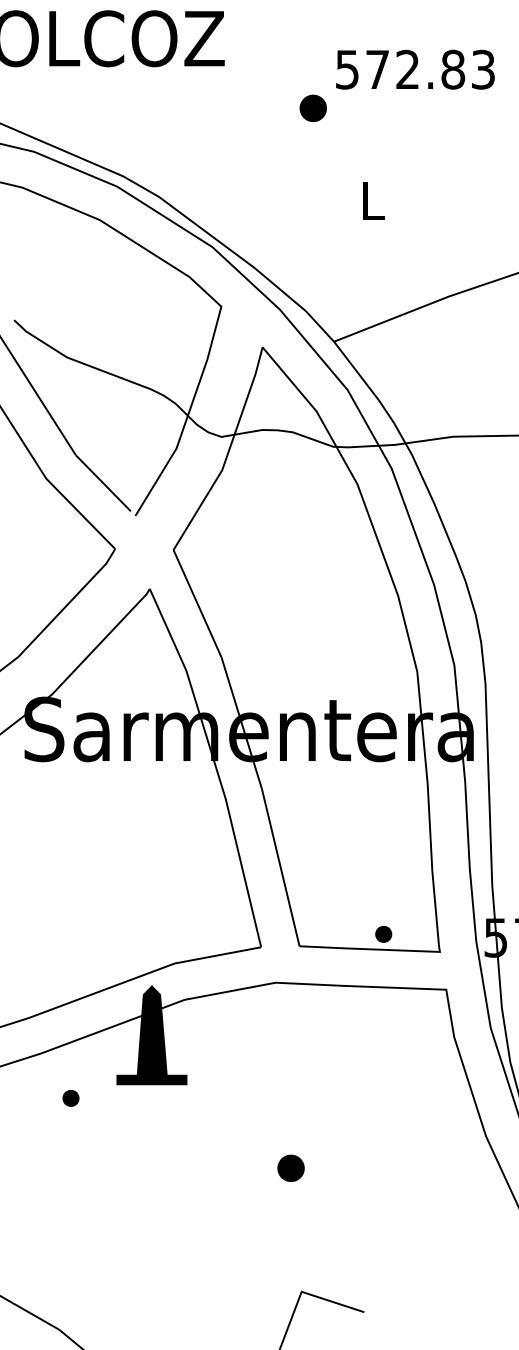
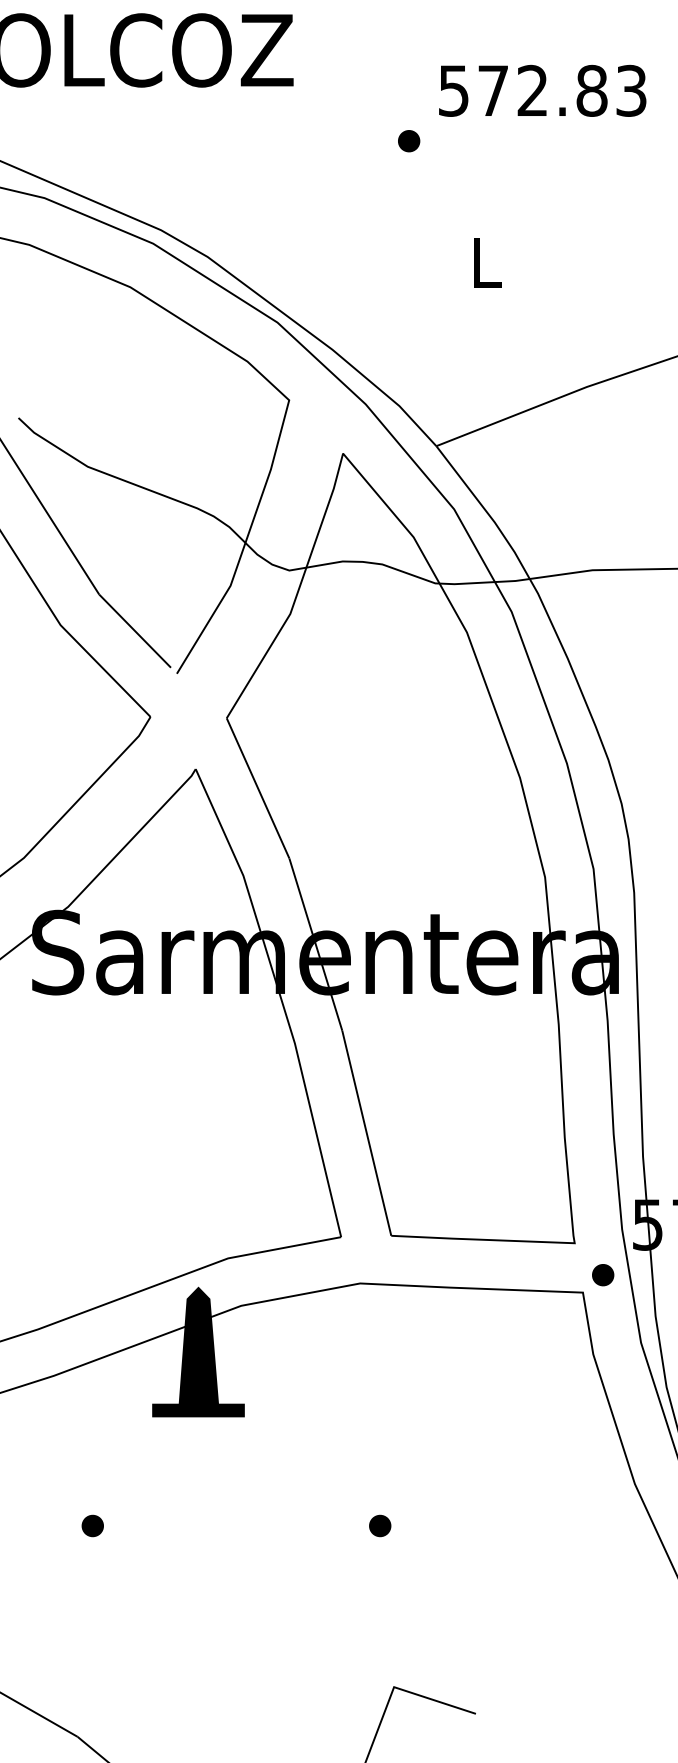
part: (312, 107) -> (408, 140), size x0.62
part: (383, 934) -> (602, 1275), moved
part: (70, 1098) -> (92, 1526), moved
part: (290, 1168) -> (379, 1526), size x0.62

